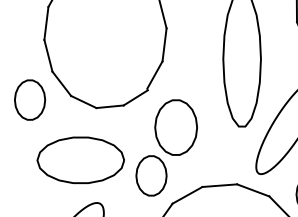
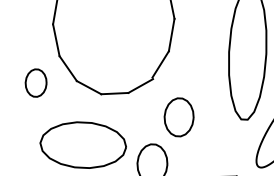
part: (30, 99) -> (36, 82), size x0.7
part: (175, 127) -> (178, 117), size x0.7

